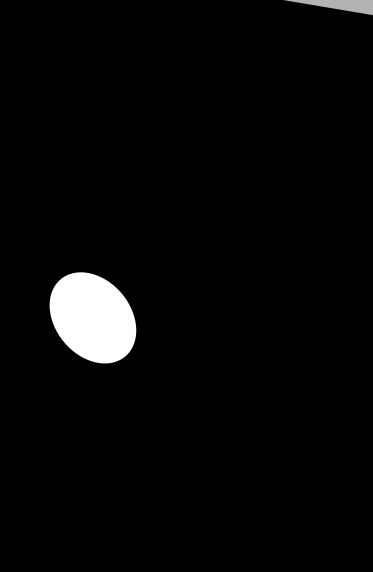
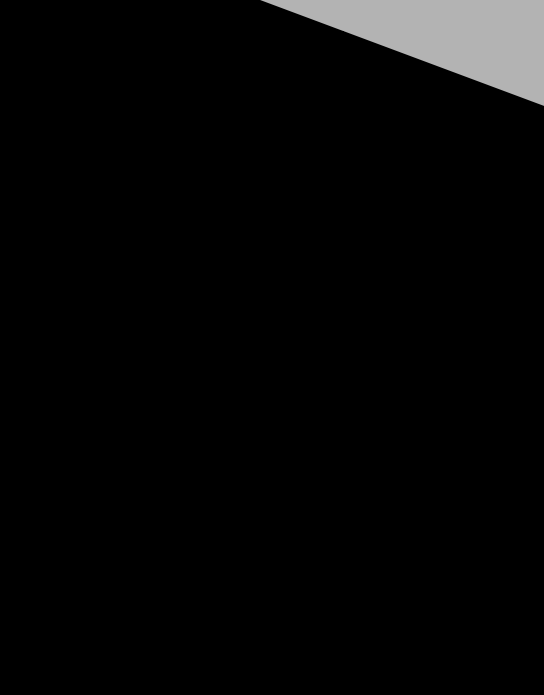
fill: (92, 317) -> (237, 411), added

